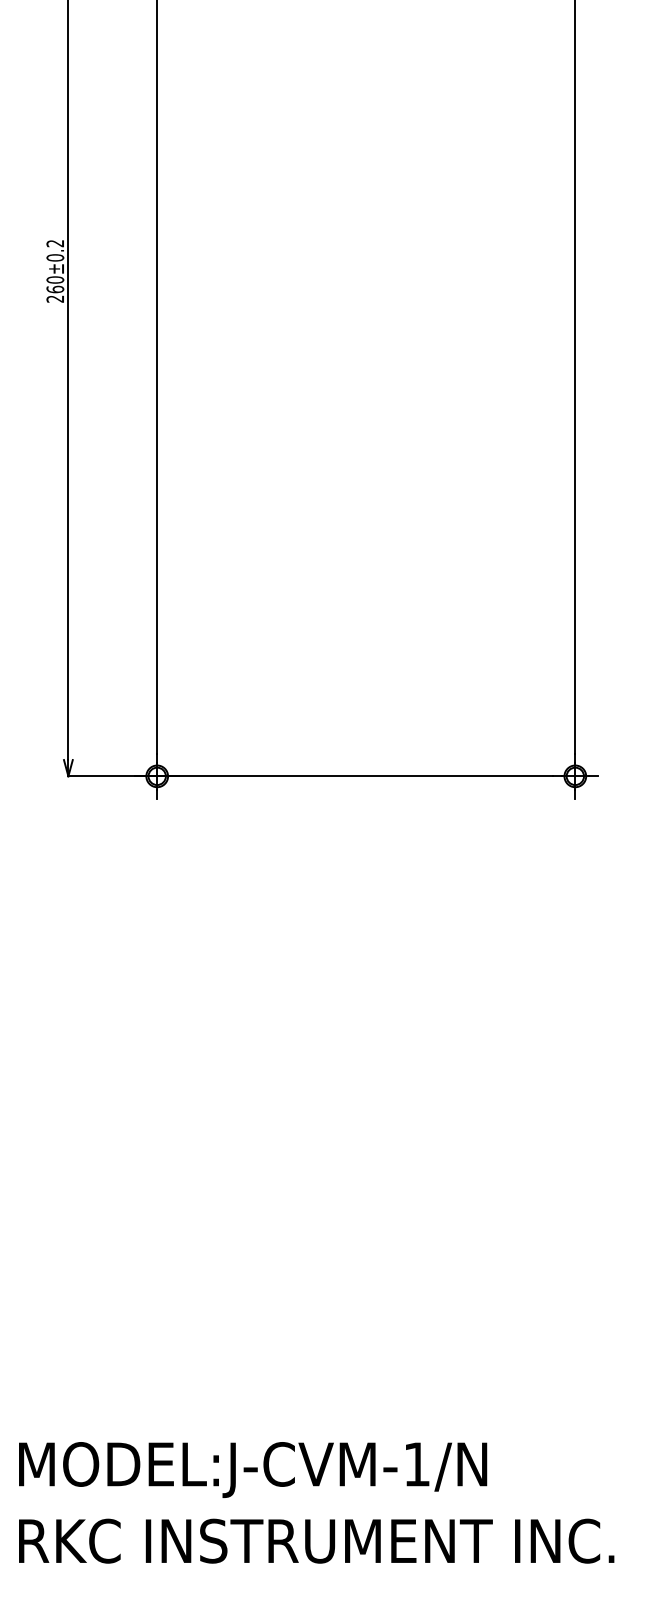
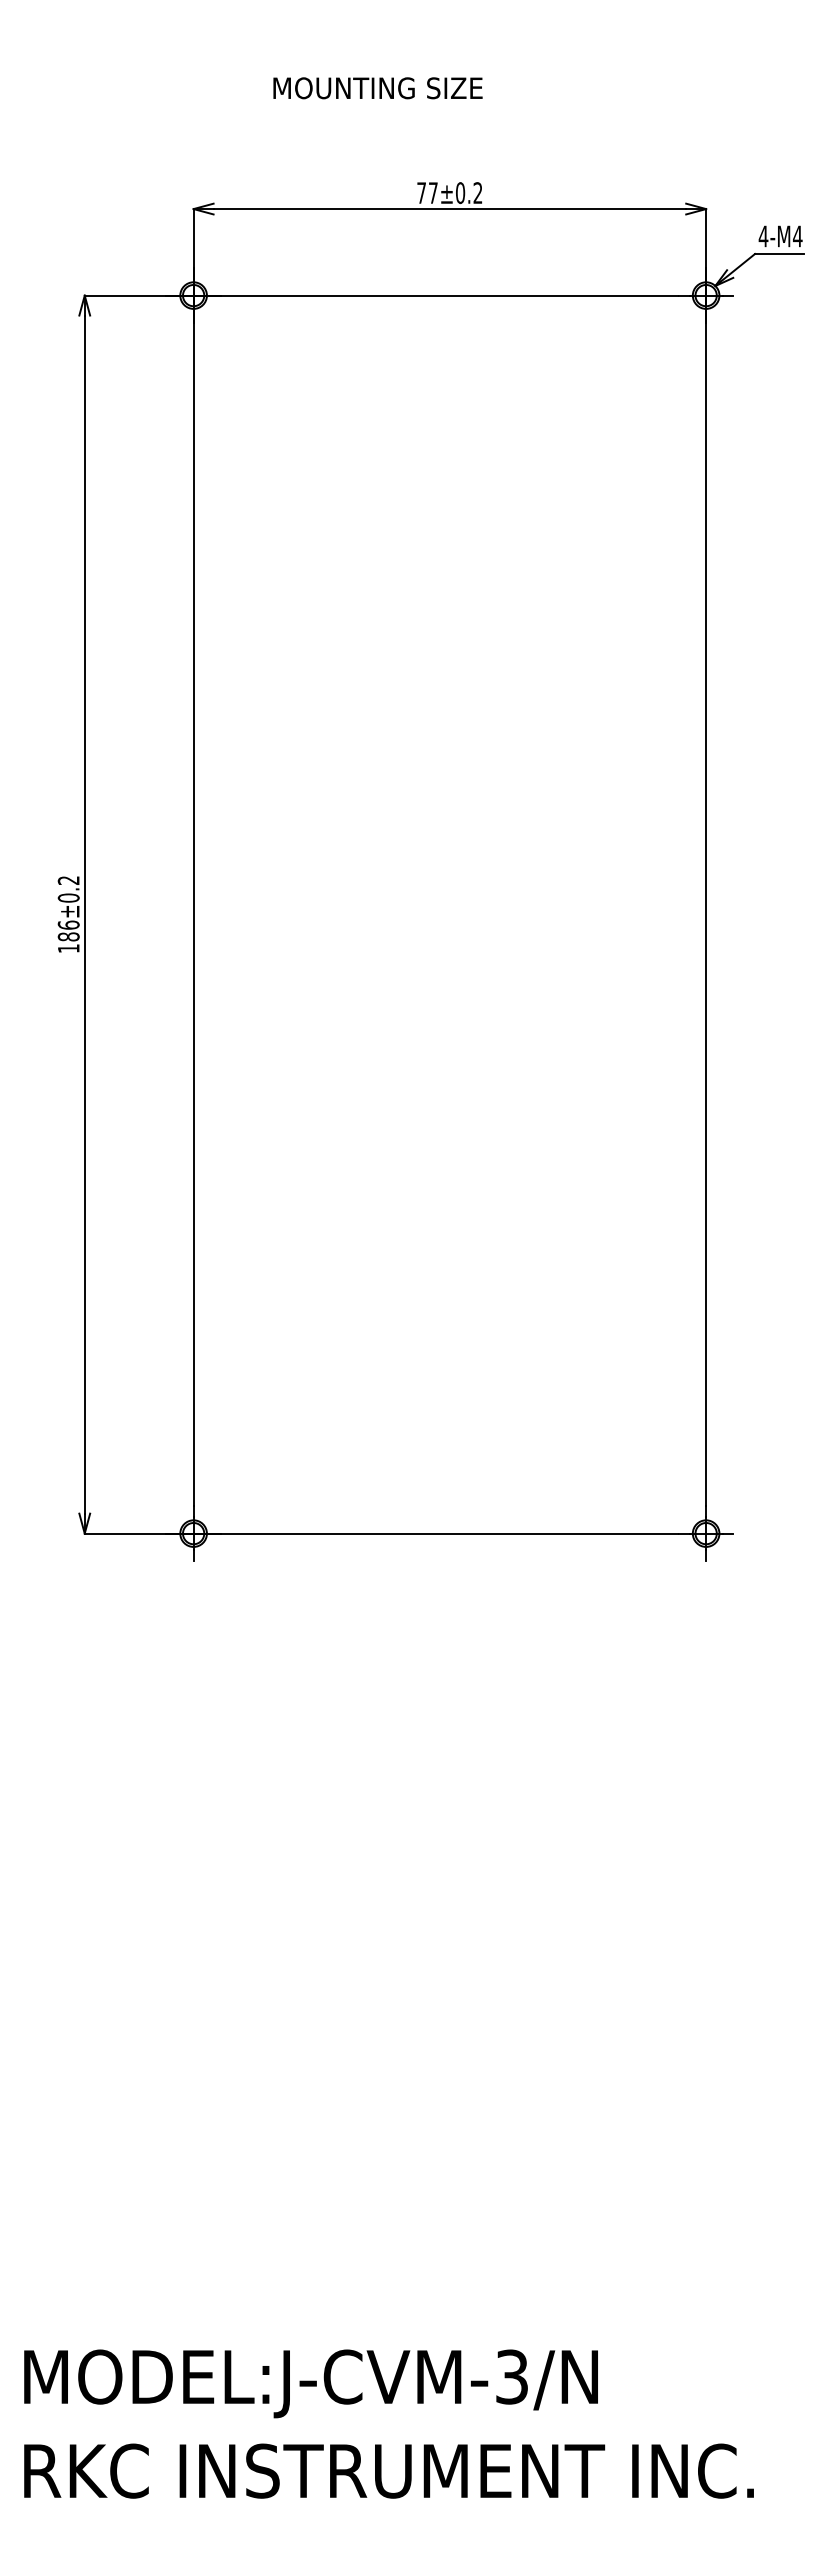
text: (55, 289) -> (68, 936), 260±0.2 -> 186±0.2
text: (416, 1463) -> (511, 2376), MODEL:J-CVM-1/N -> MODEL:J-CVM-3/N

